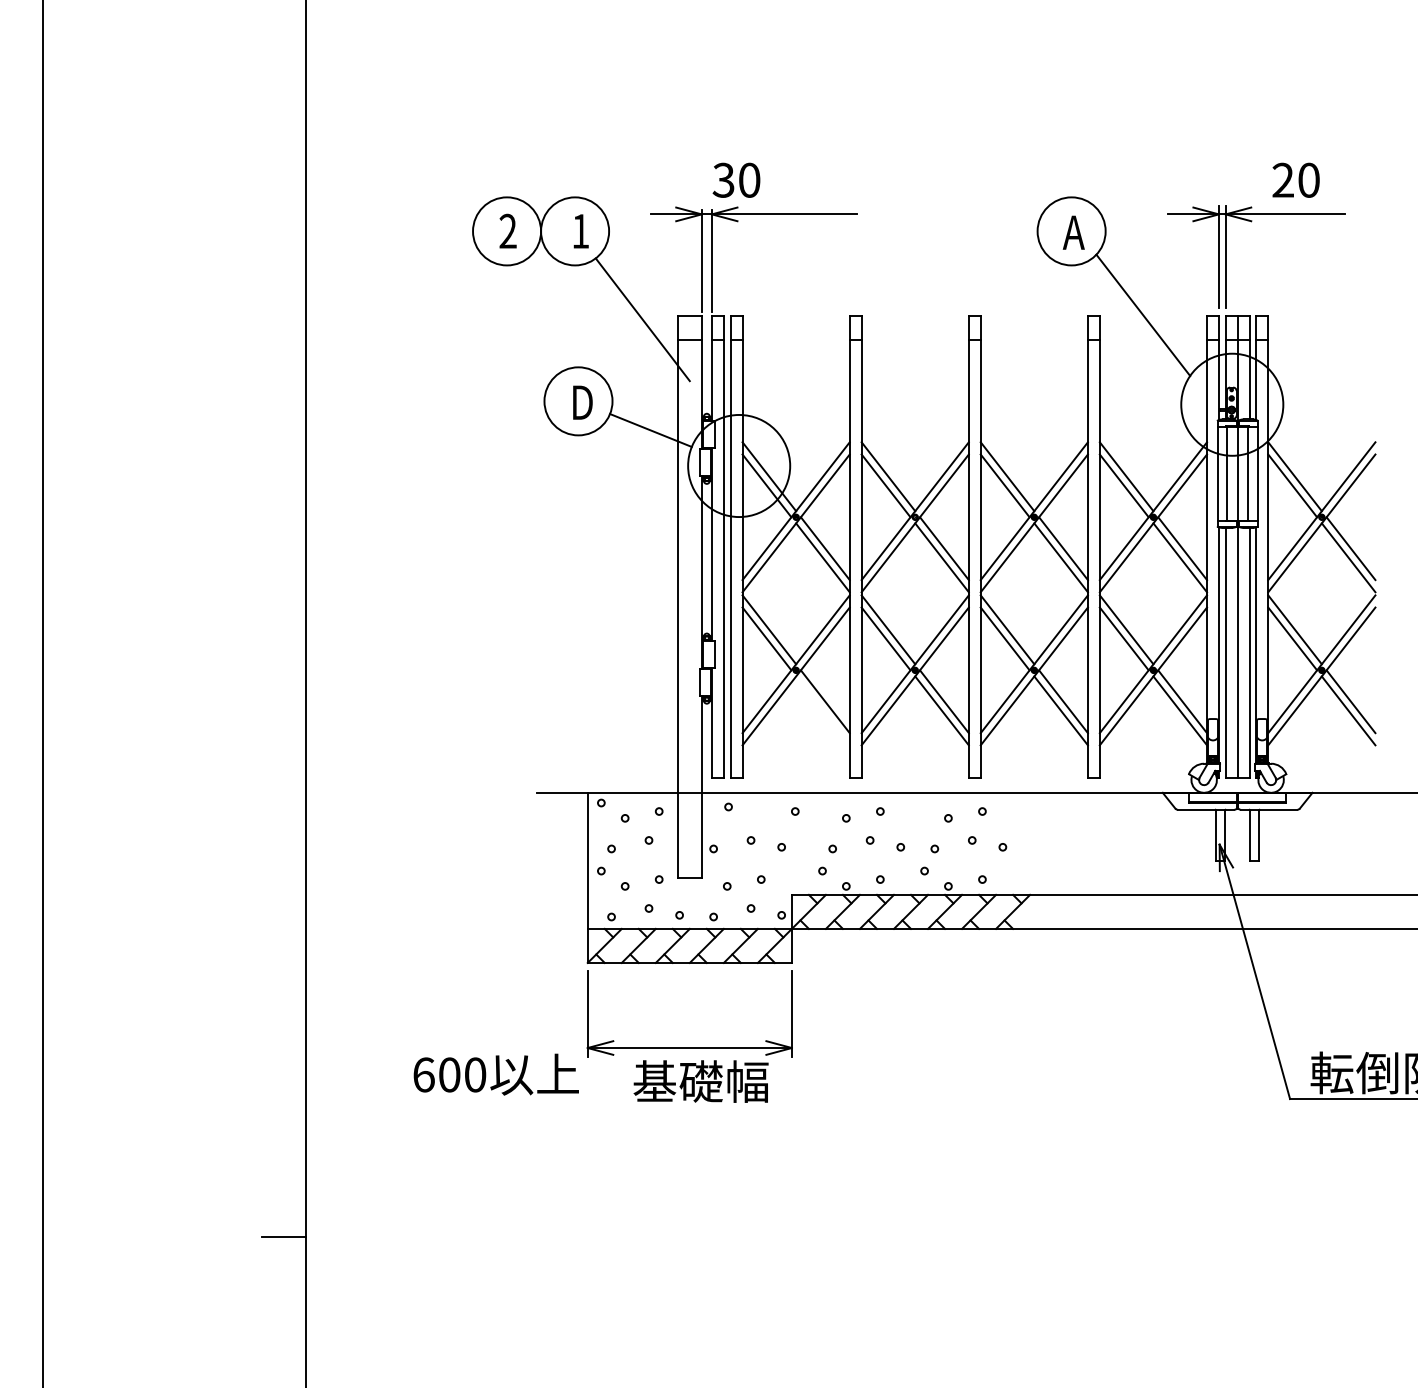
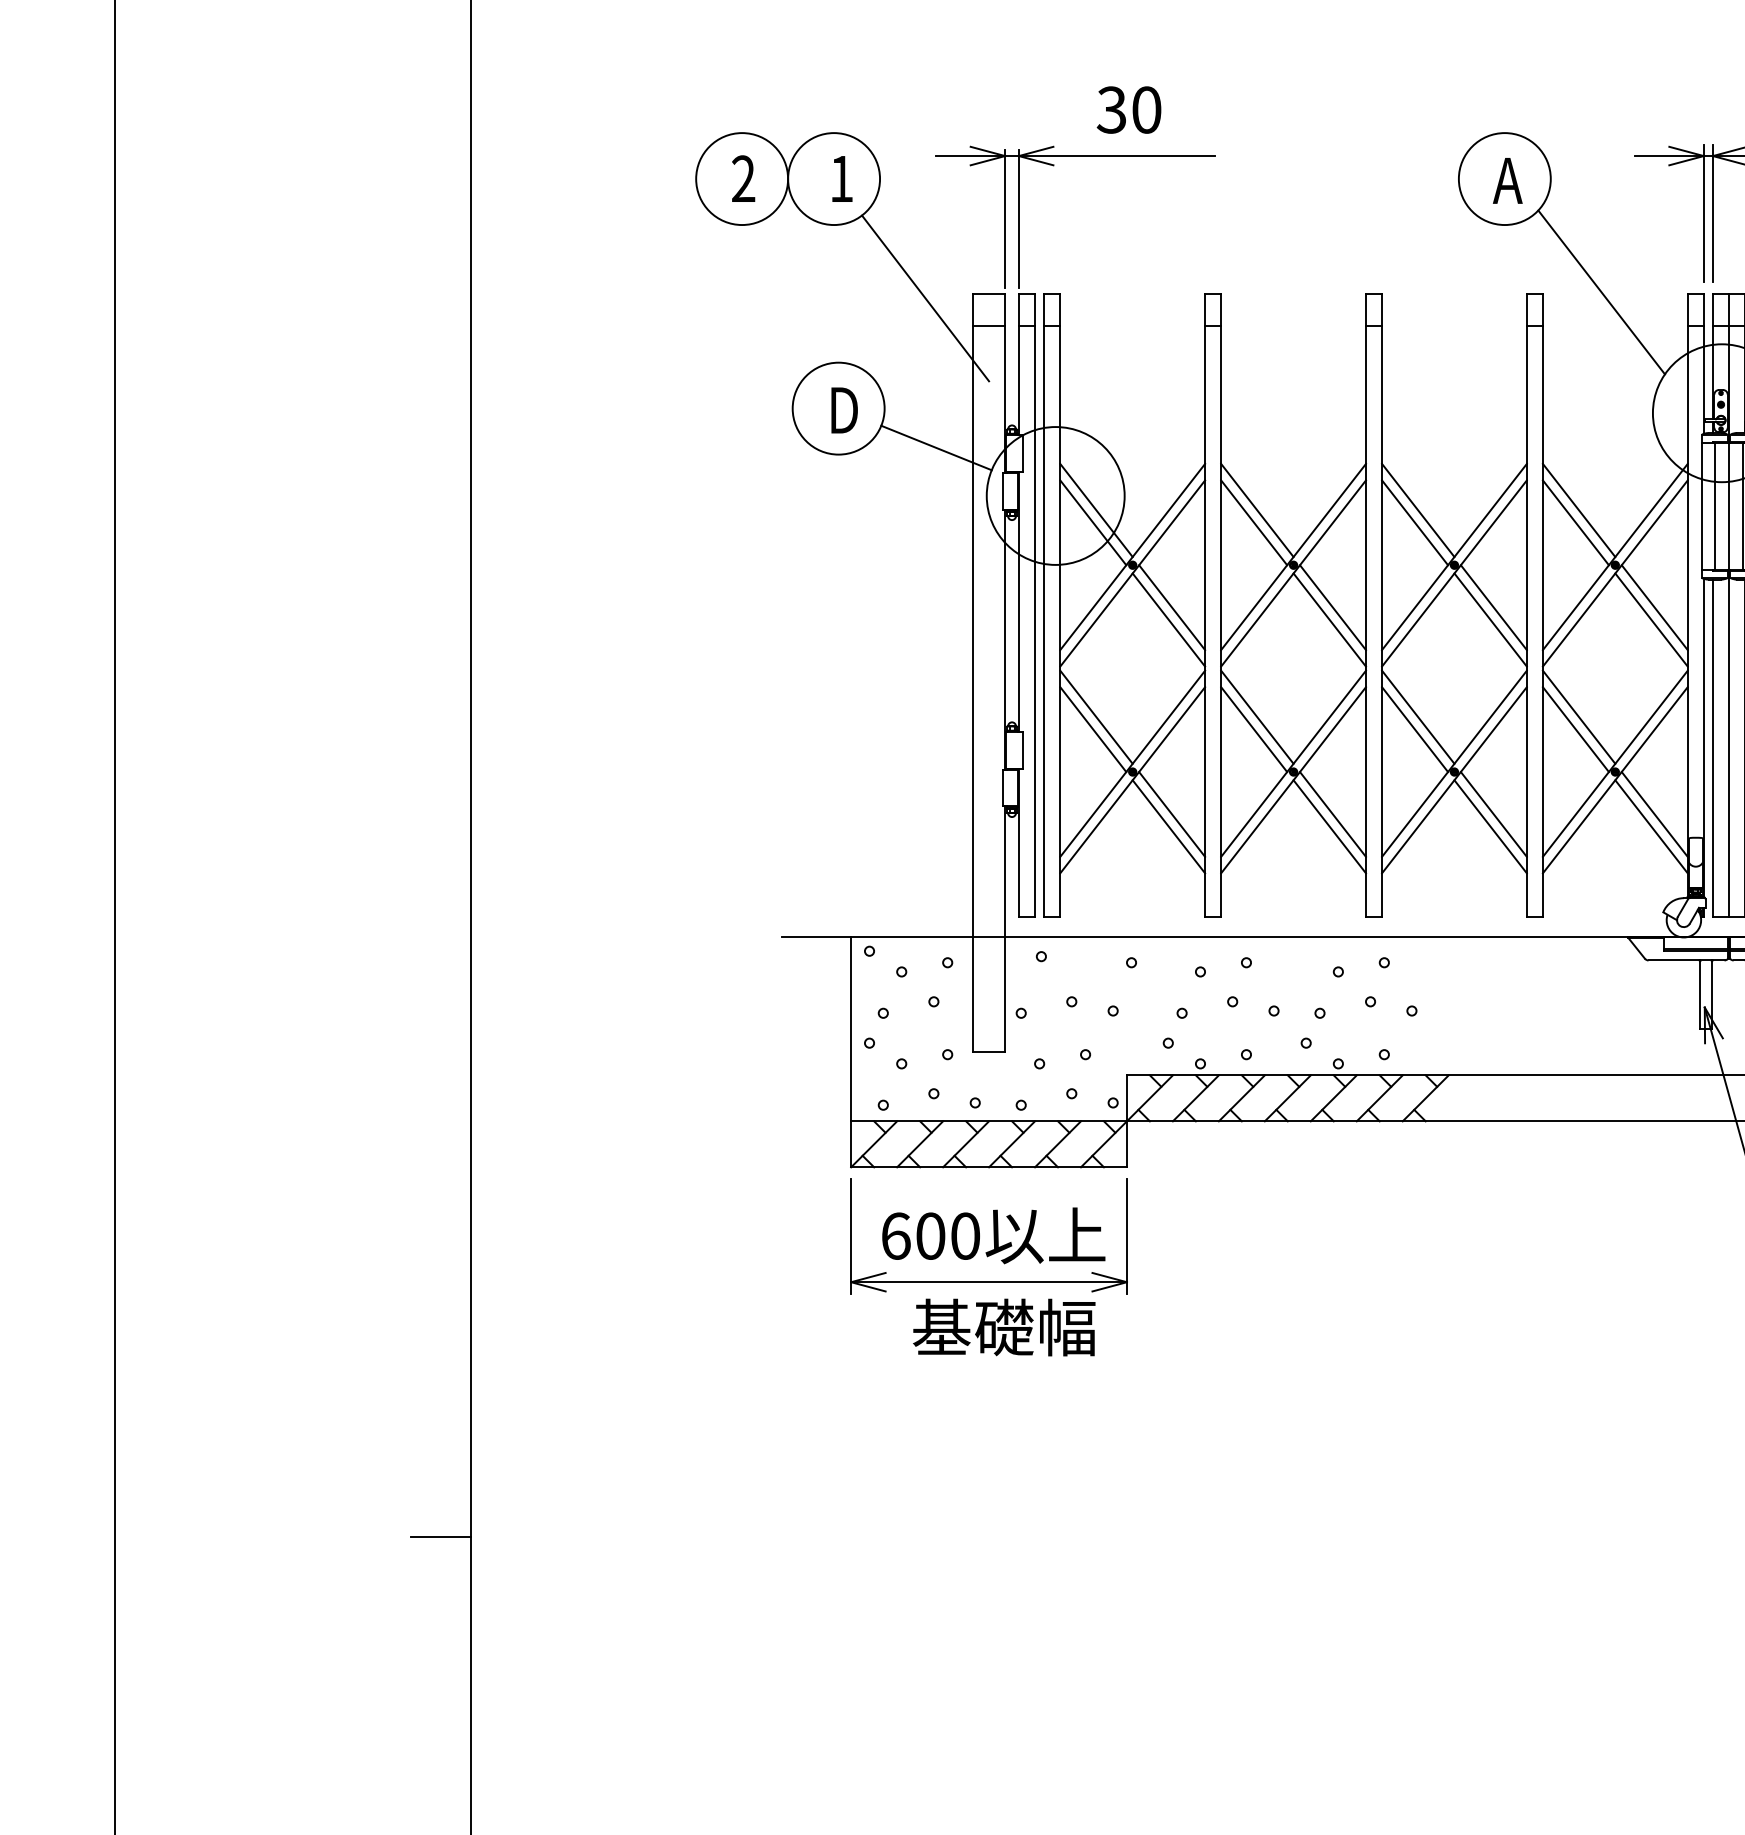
text: (736, 179) -> (1129, 108), moved
line: (822, 710) -> (1168, 826), added
text: (495, 1074) -> (992, 1235), moved

